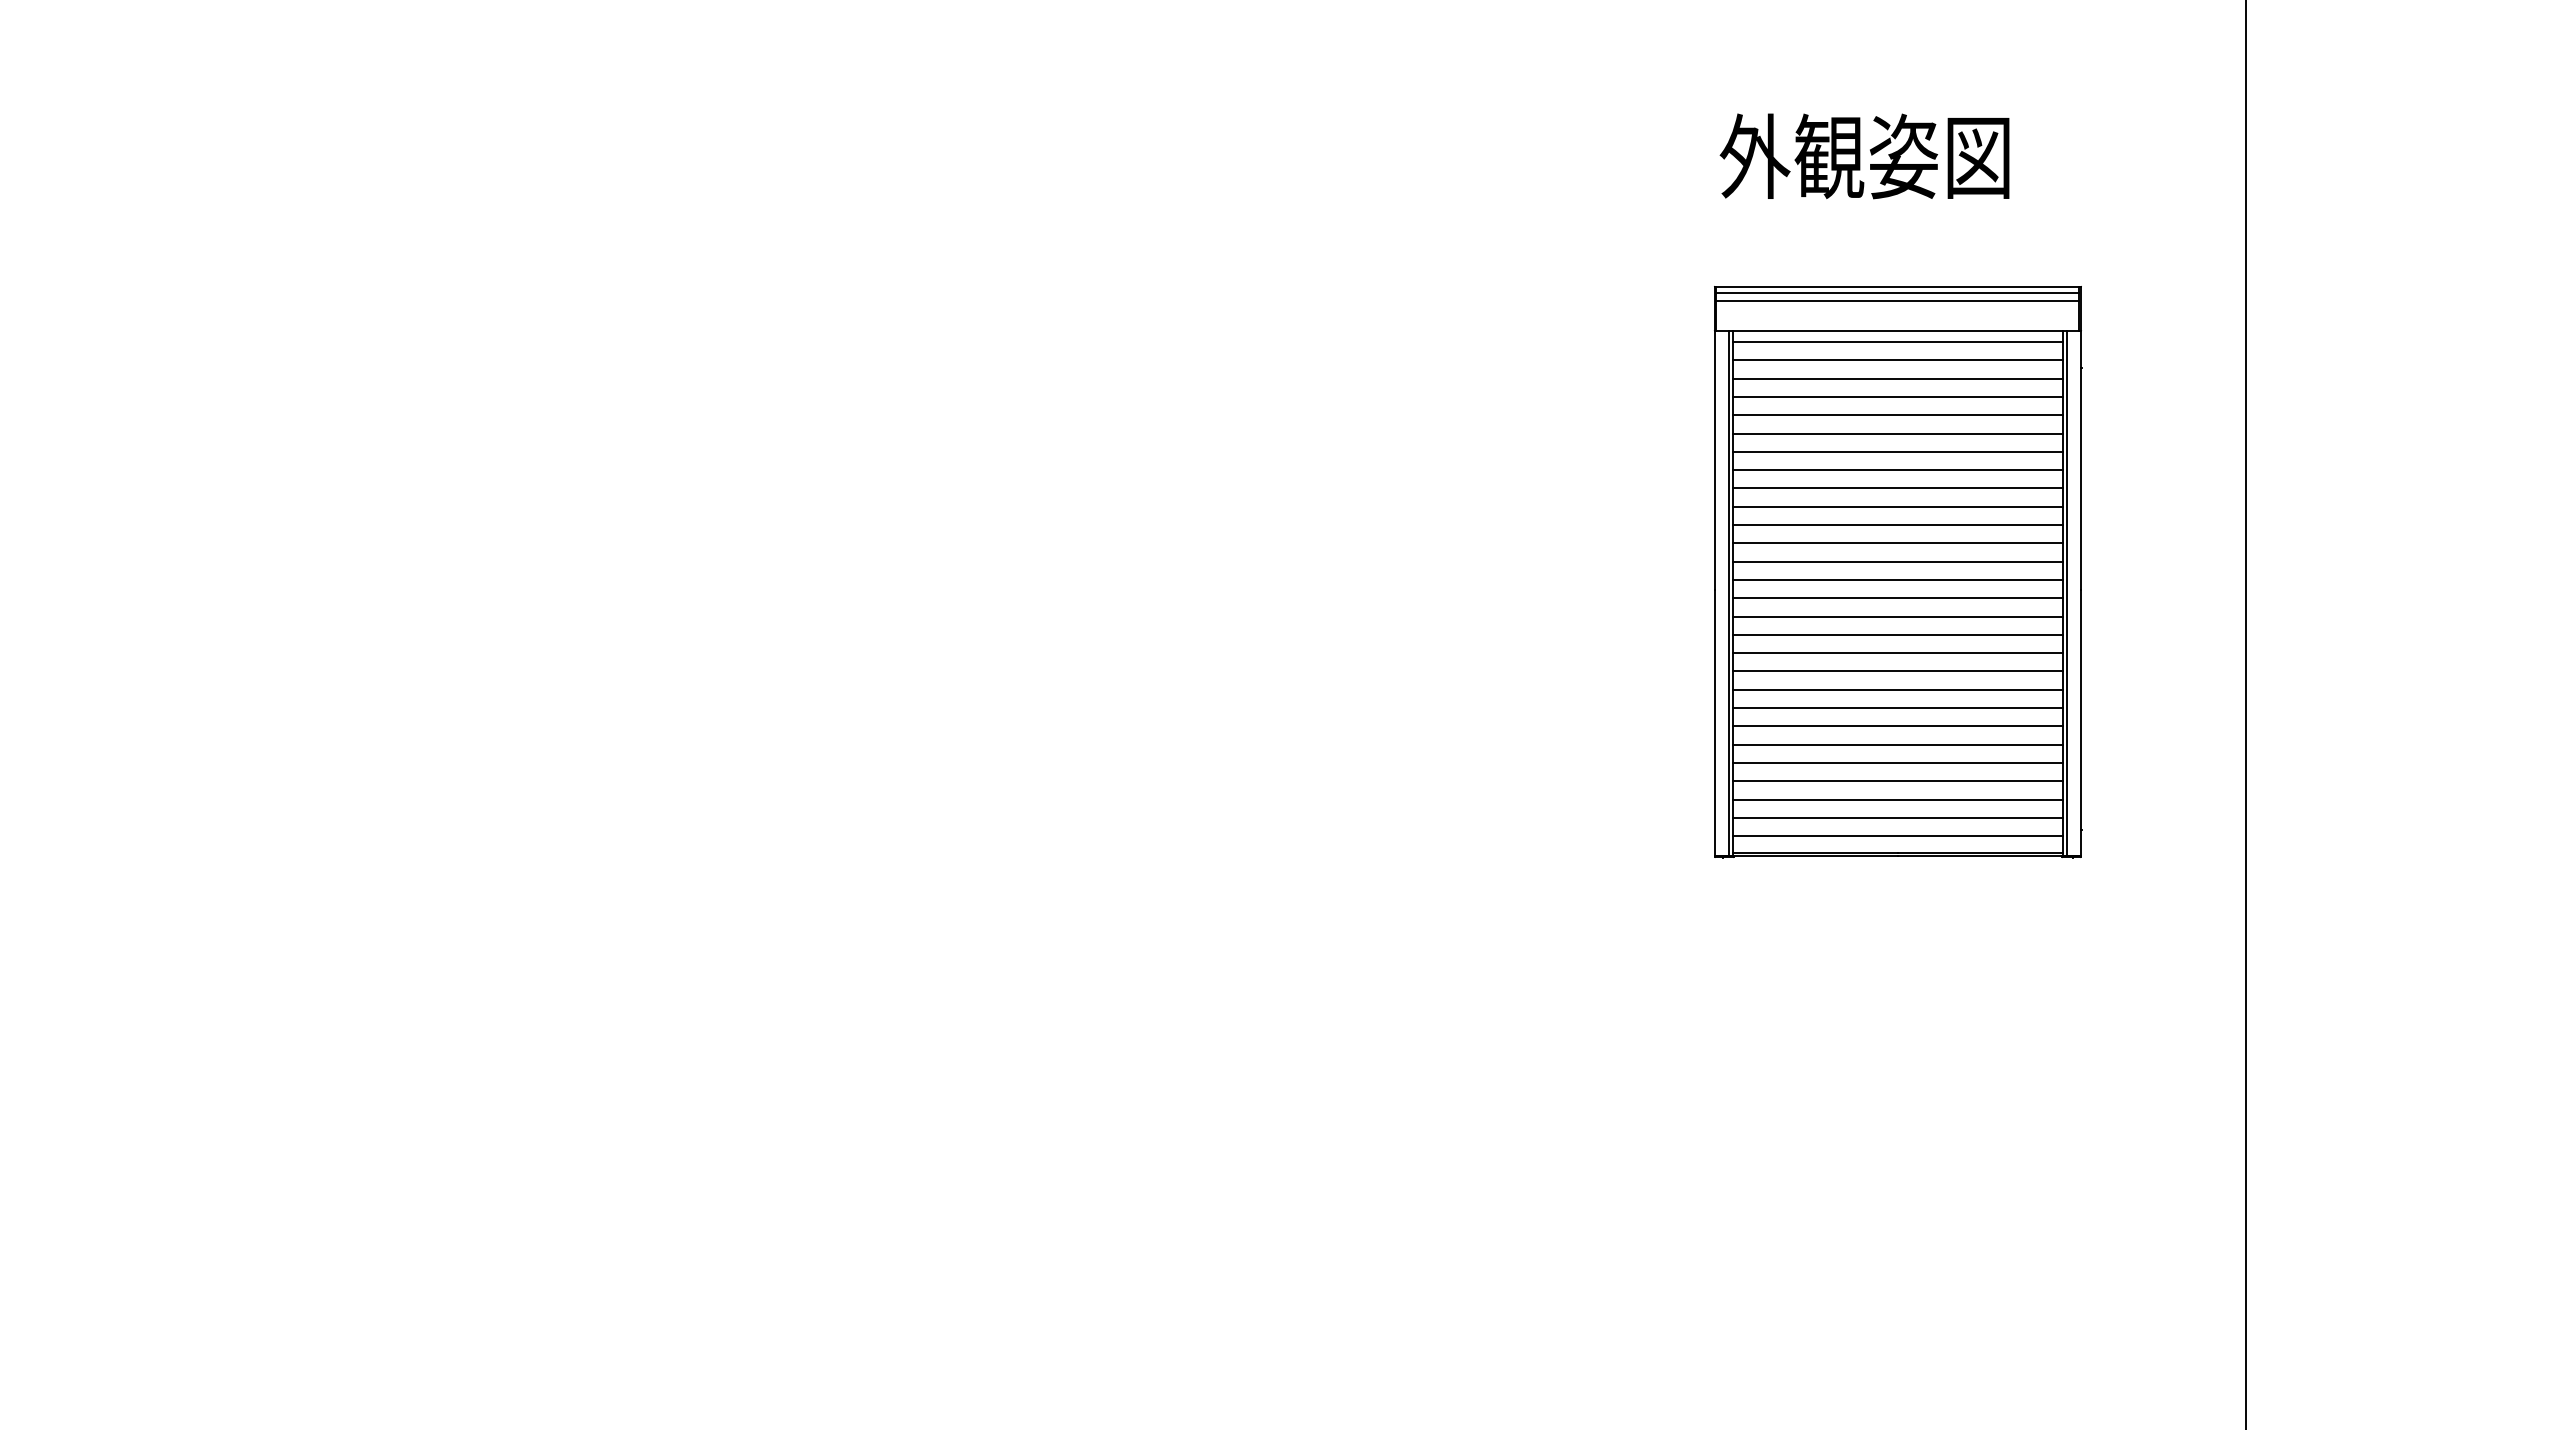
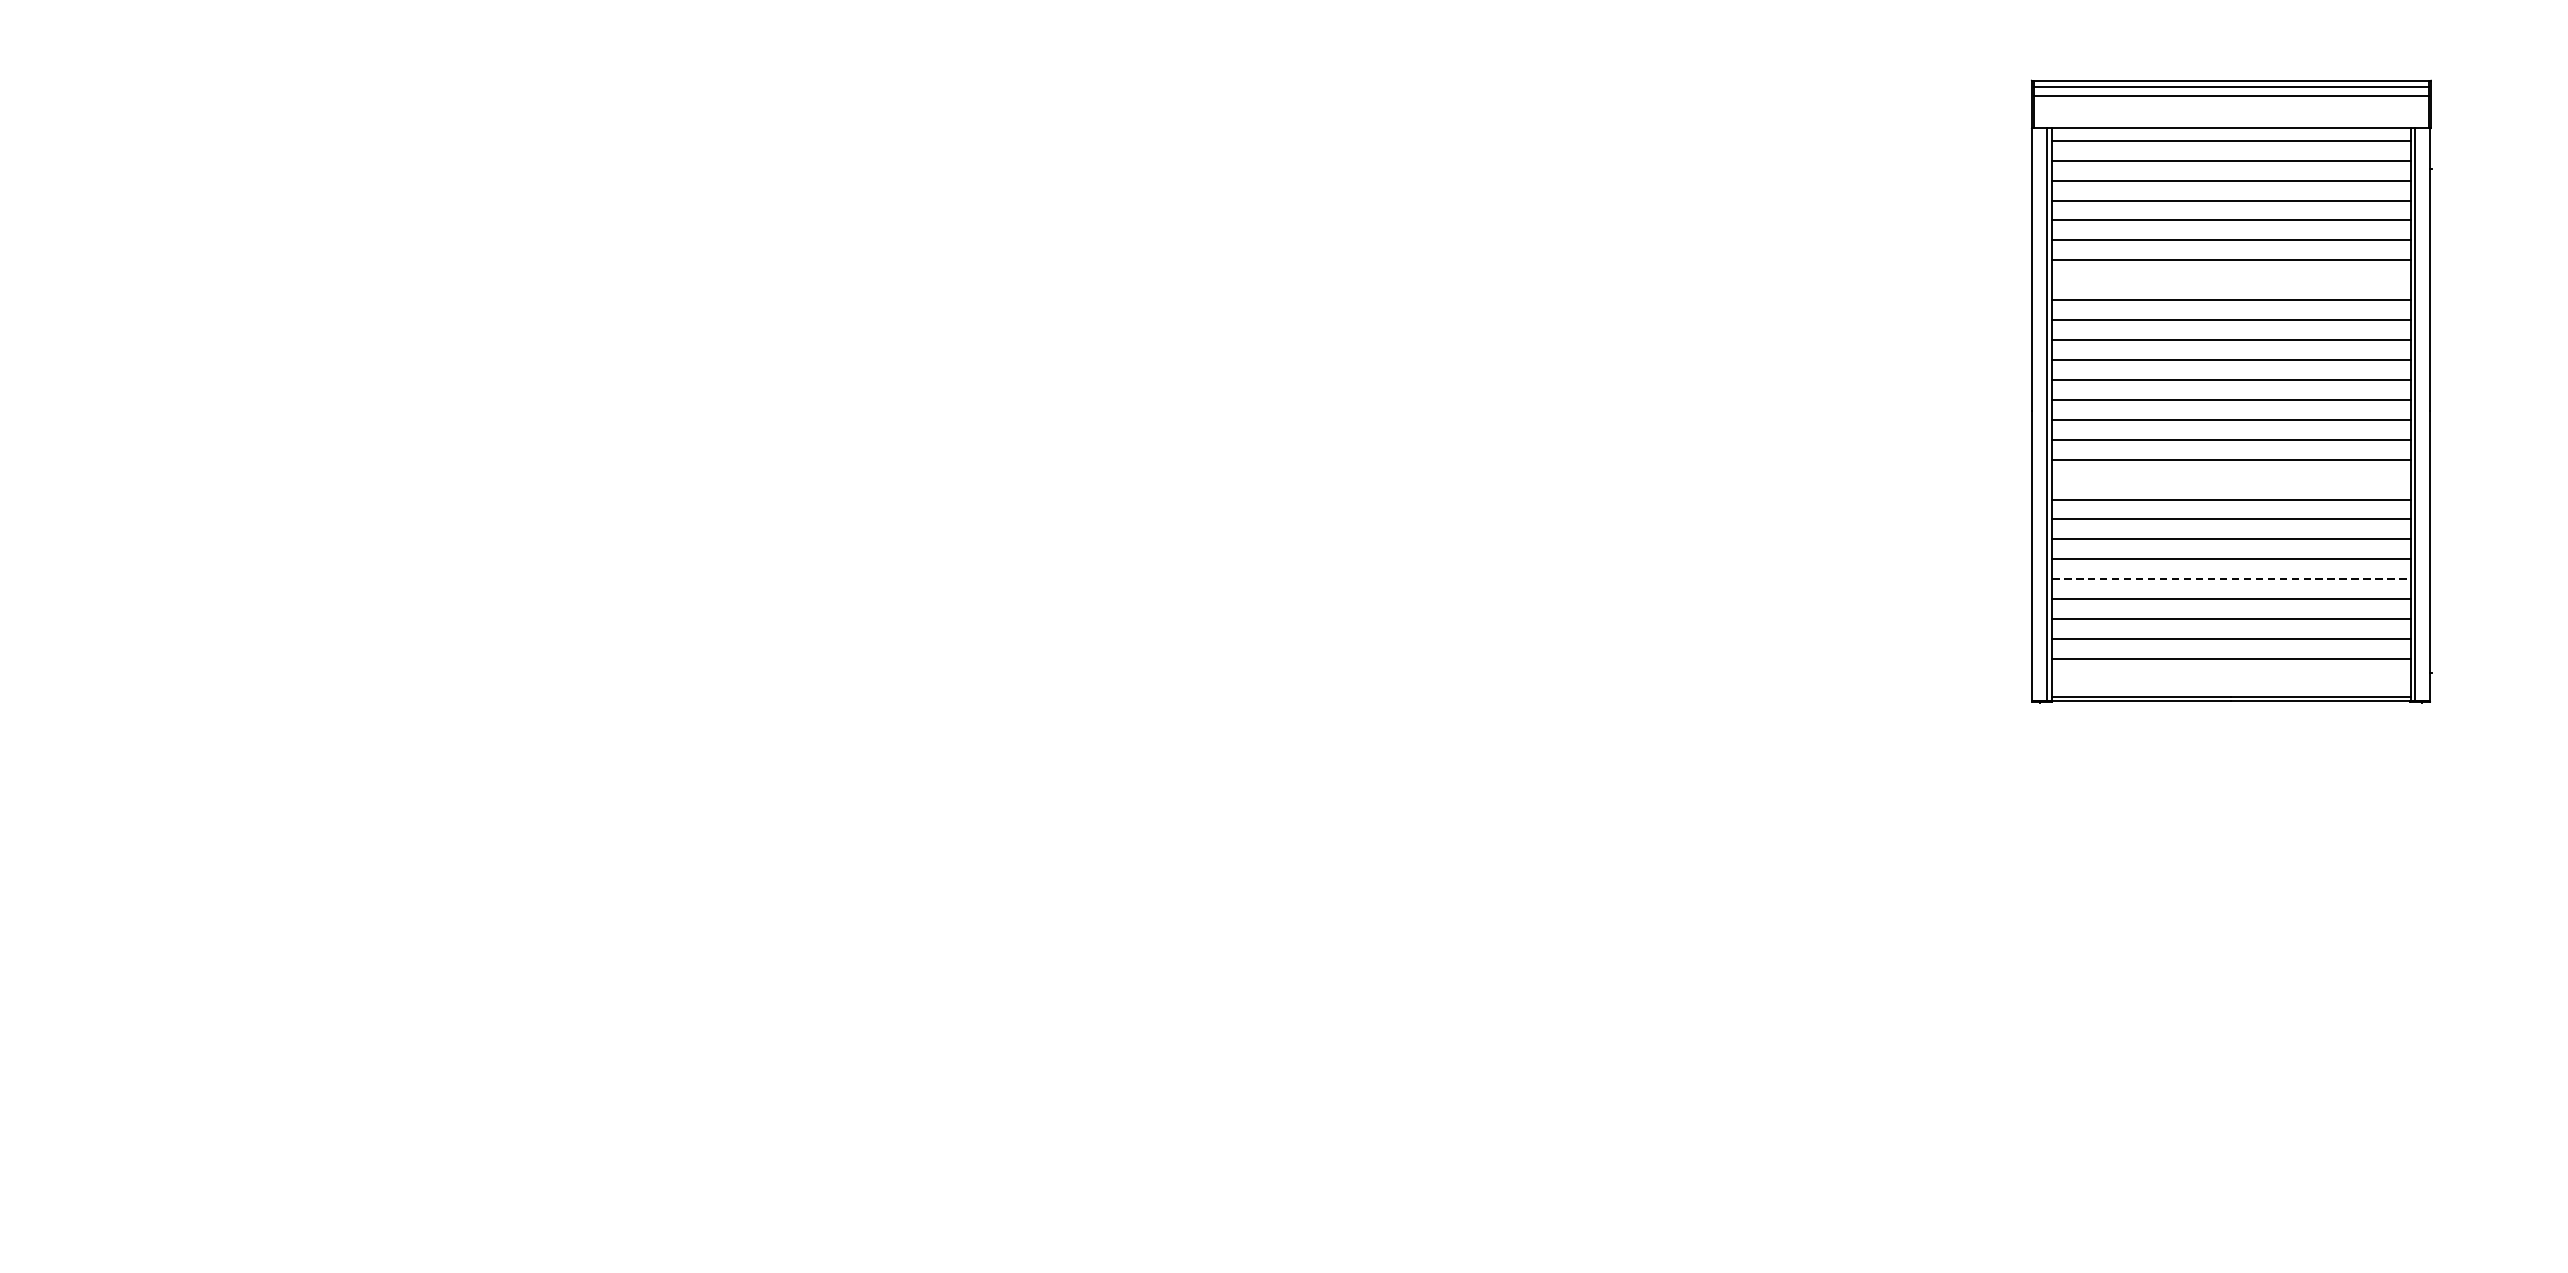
line: (1897, 470) -> (2230, 280), removed
line: (1897, 653) -> (2230, 479), removed
line: (1897, 744) -> (2230, 579), solid -> dashed
line: (1897, 836) -> (2230, 679), removed

